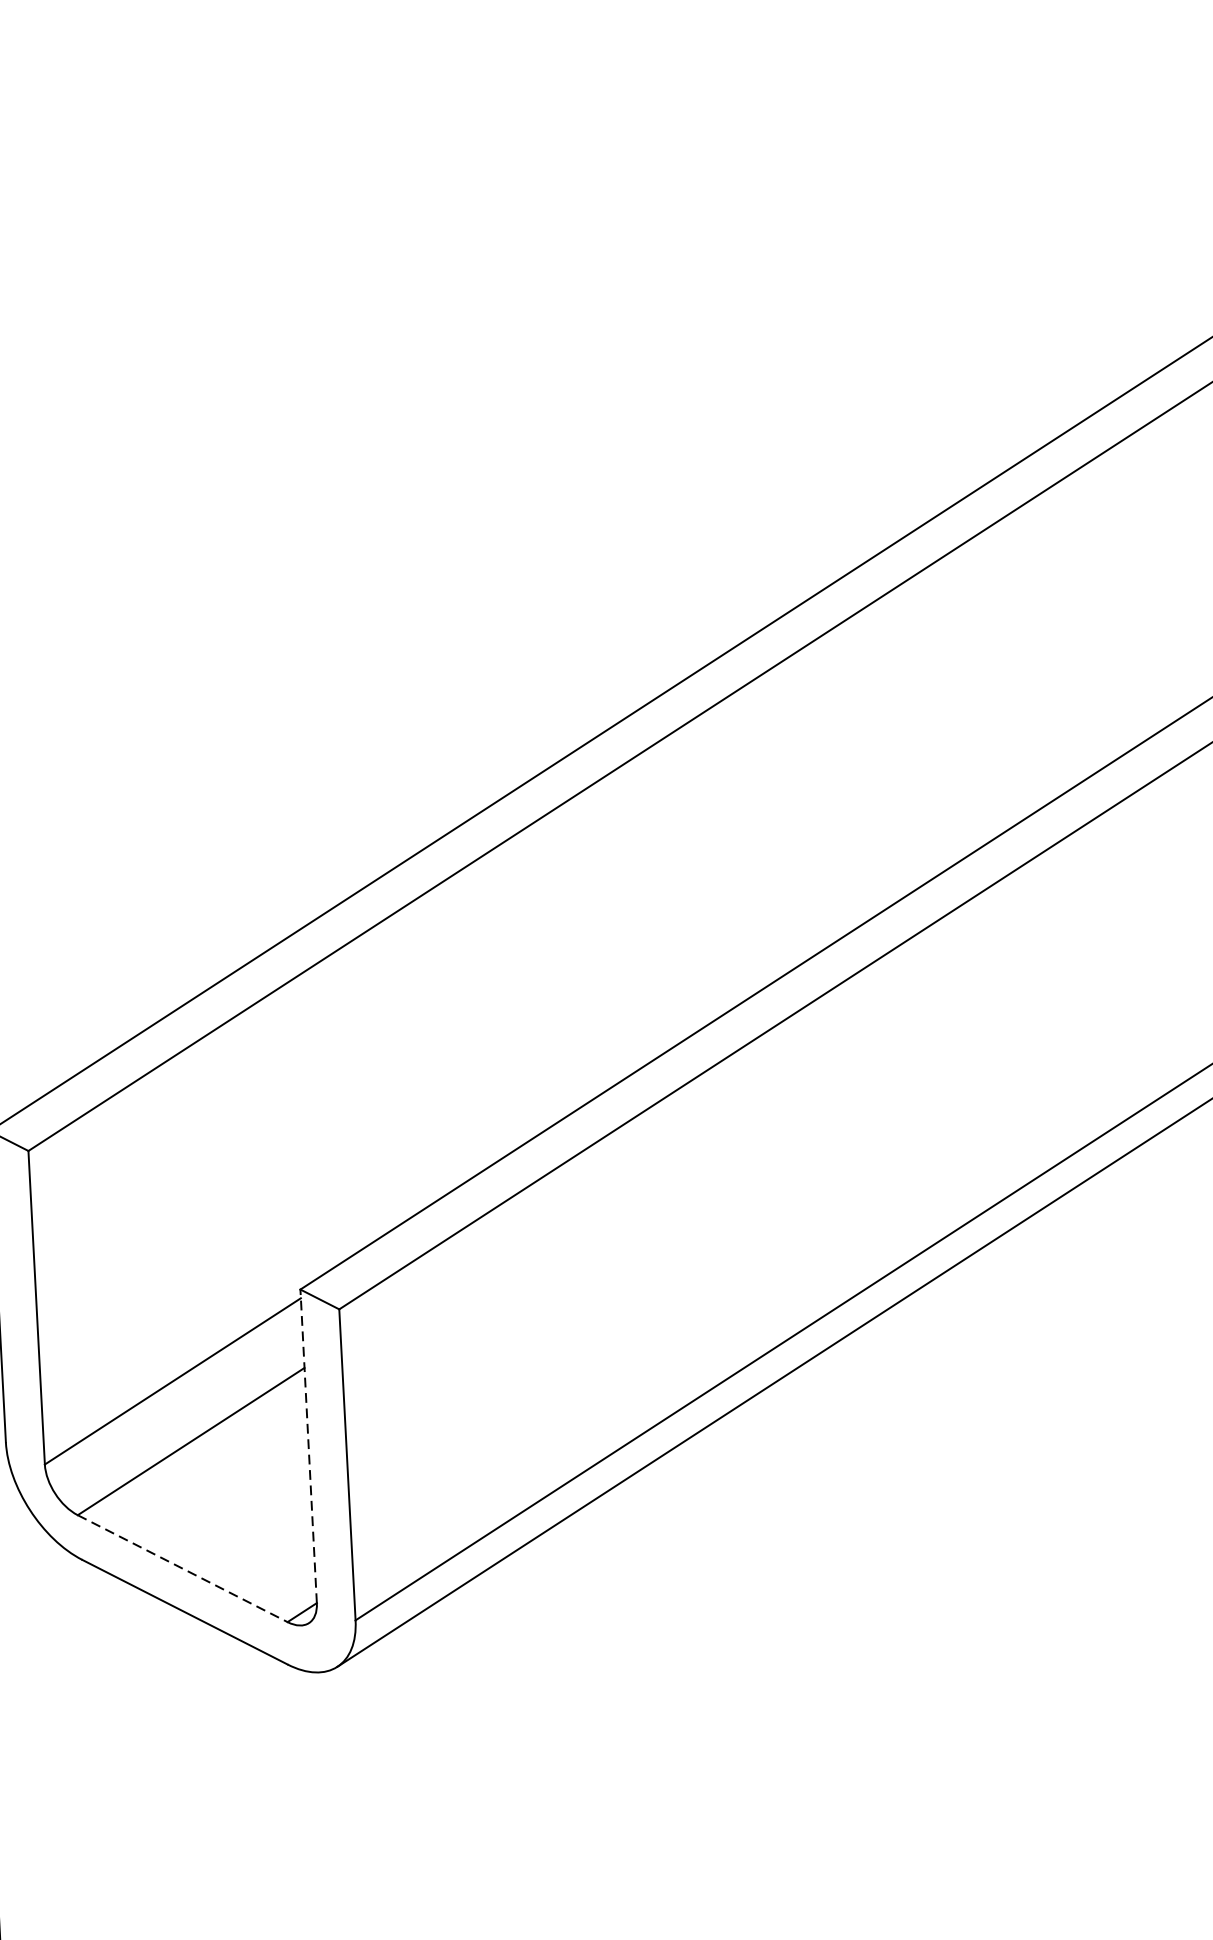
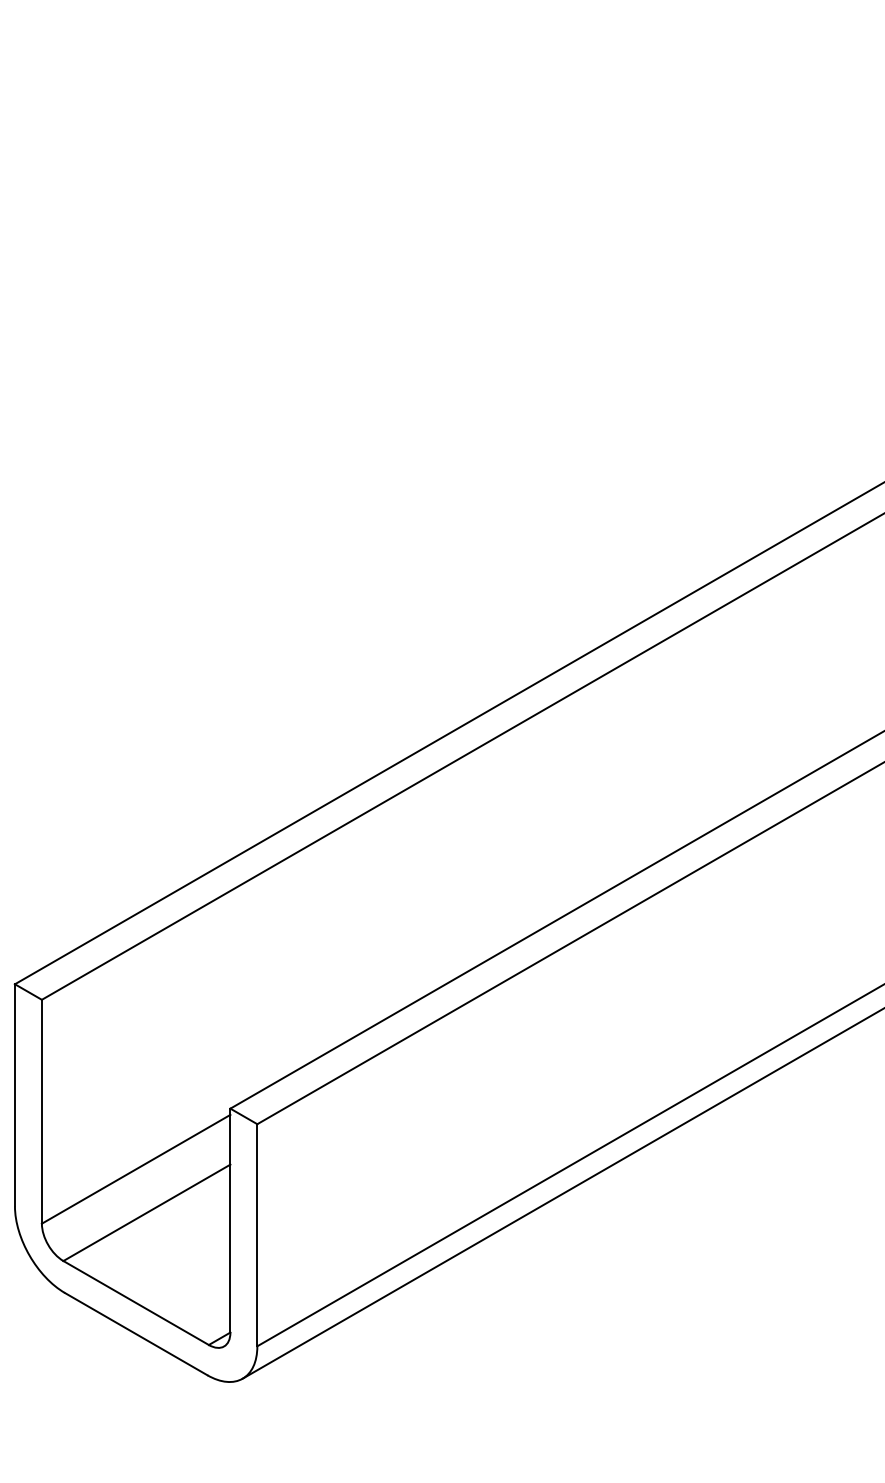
line: (308, 1446) -> (230, 1220), dashed -> solid
line: (183, 1569) -> (136, 1303), dashed -> solid

